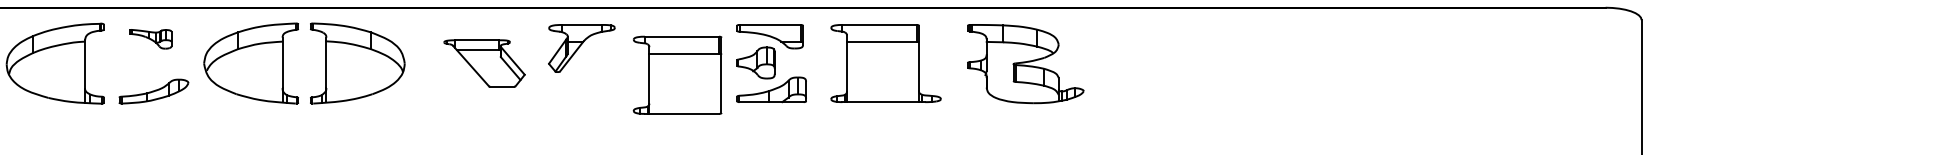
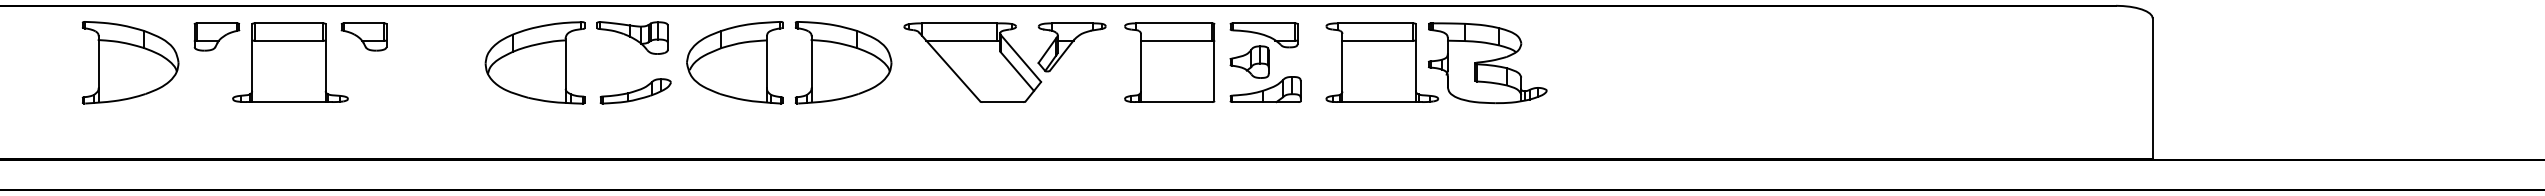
part: (150, 38) -> (632, 37), size x1.67
part: (484, 63) -> (972, 62), size x1.67
part: (1025, 64) -> (1487, 63), moved
part: (677, 75) -> (1169, 62), moved

